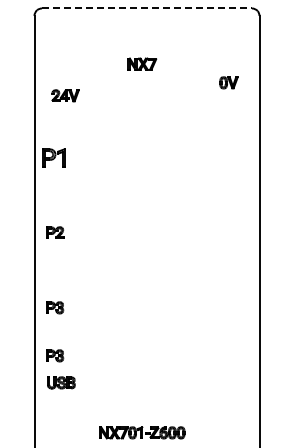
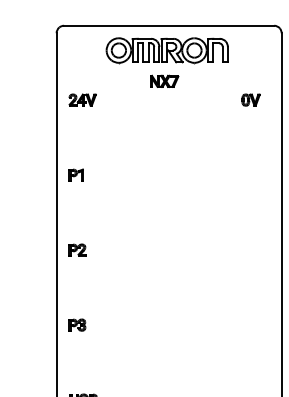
line: (147, 8) -> (169, 25), dashed -> solid
part: (144, 33) -> (166, 50), added
part: (65, 95) -> (82, 99), moved
part: (53, 157) -> (75, 174), size x0.62
part: (55, 355) -> (77, 372), removed

